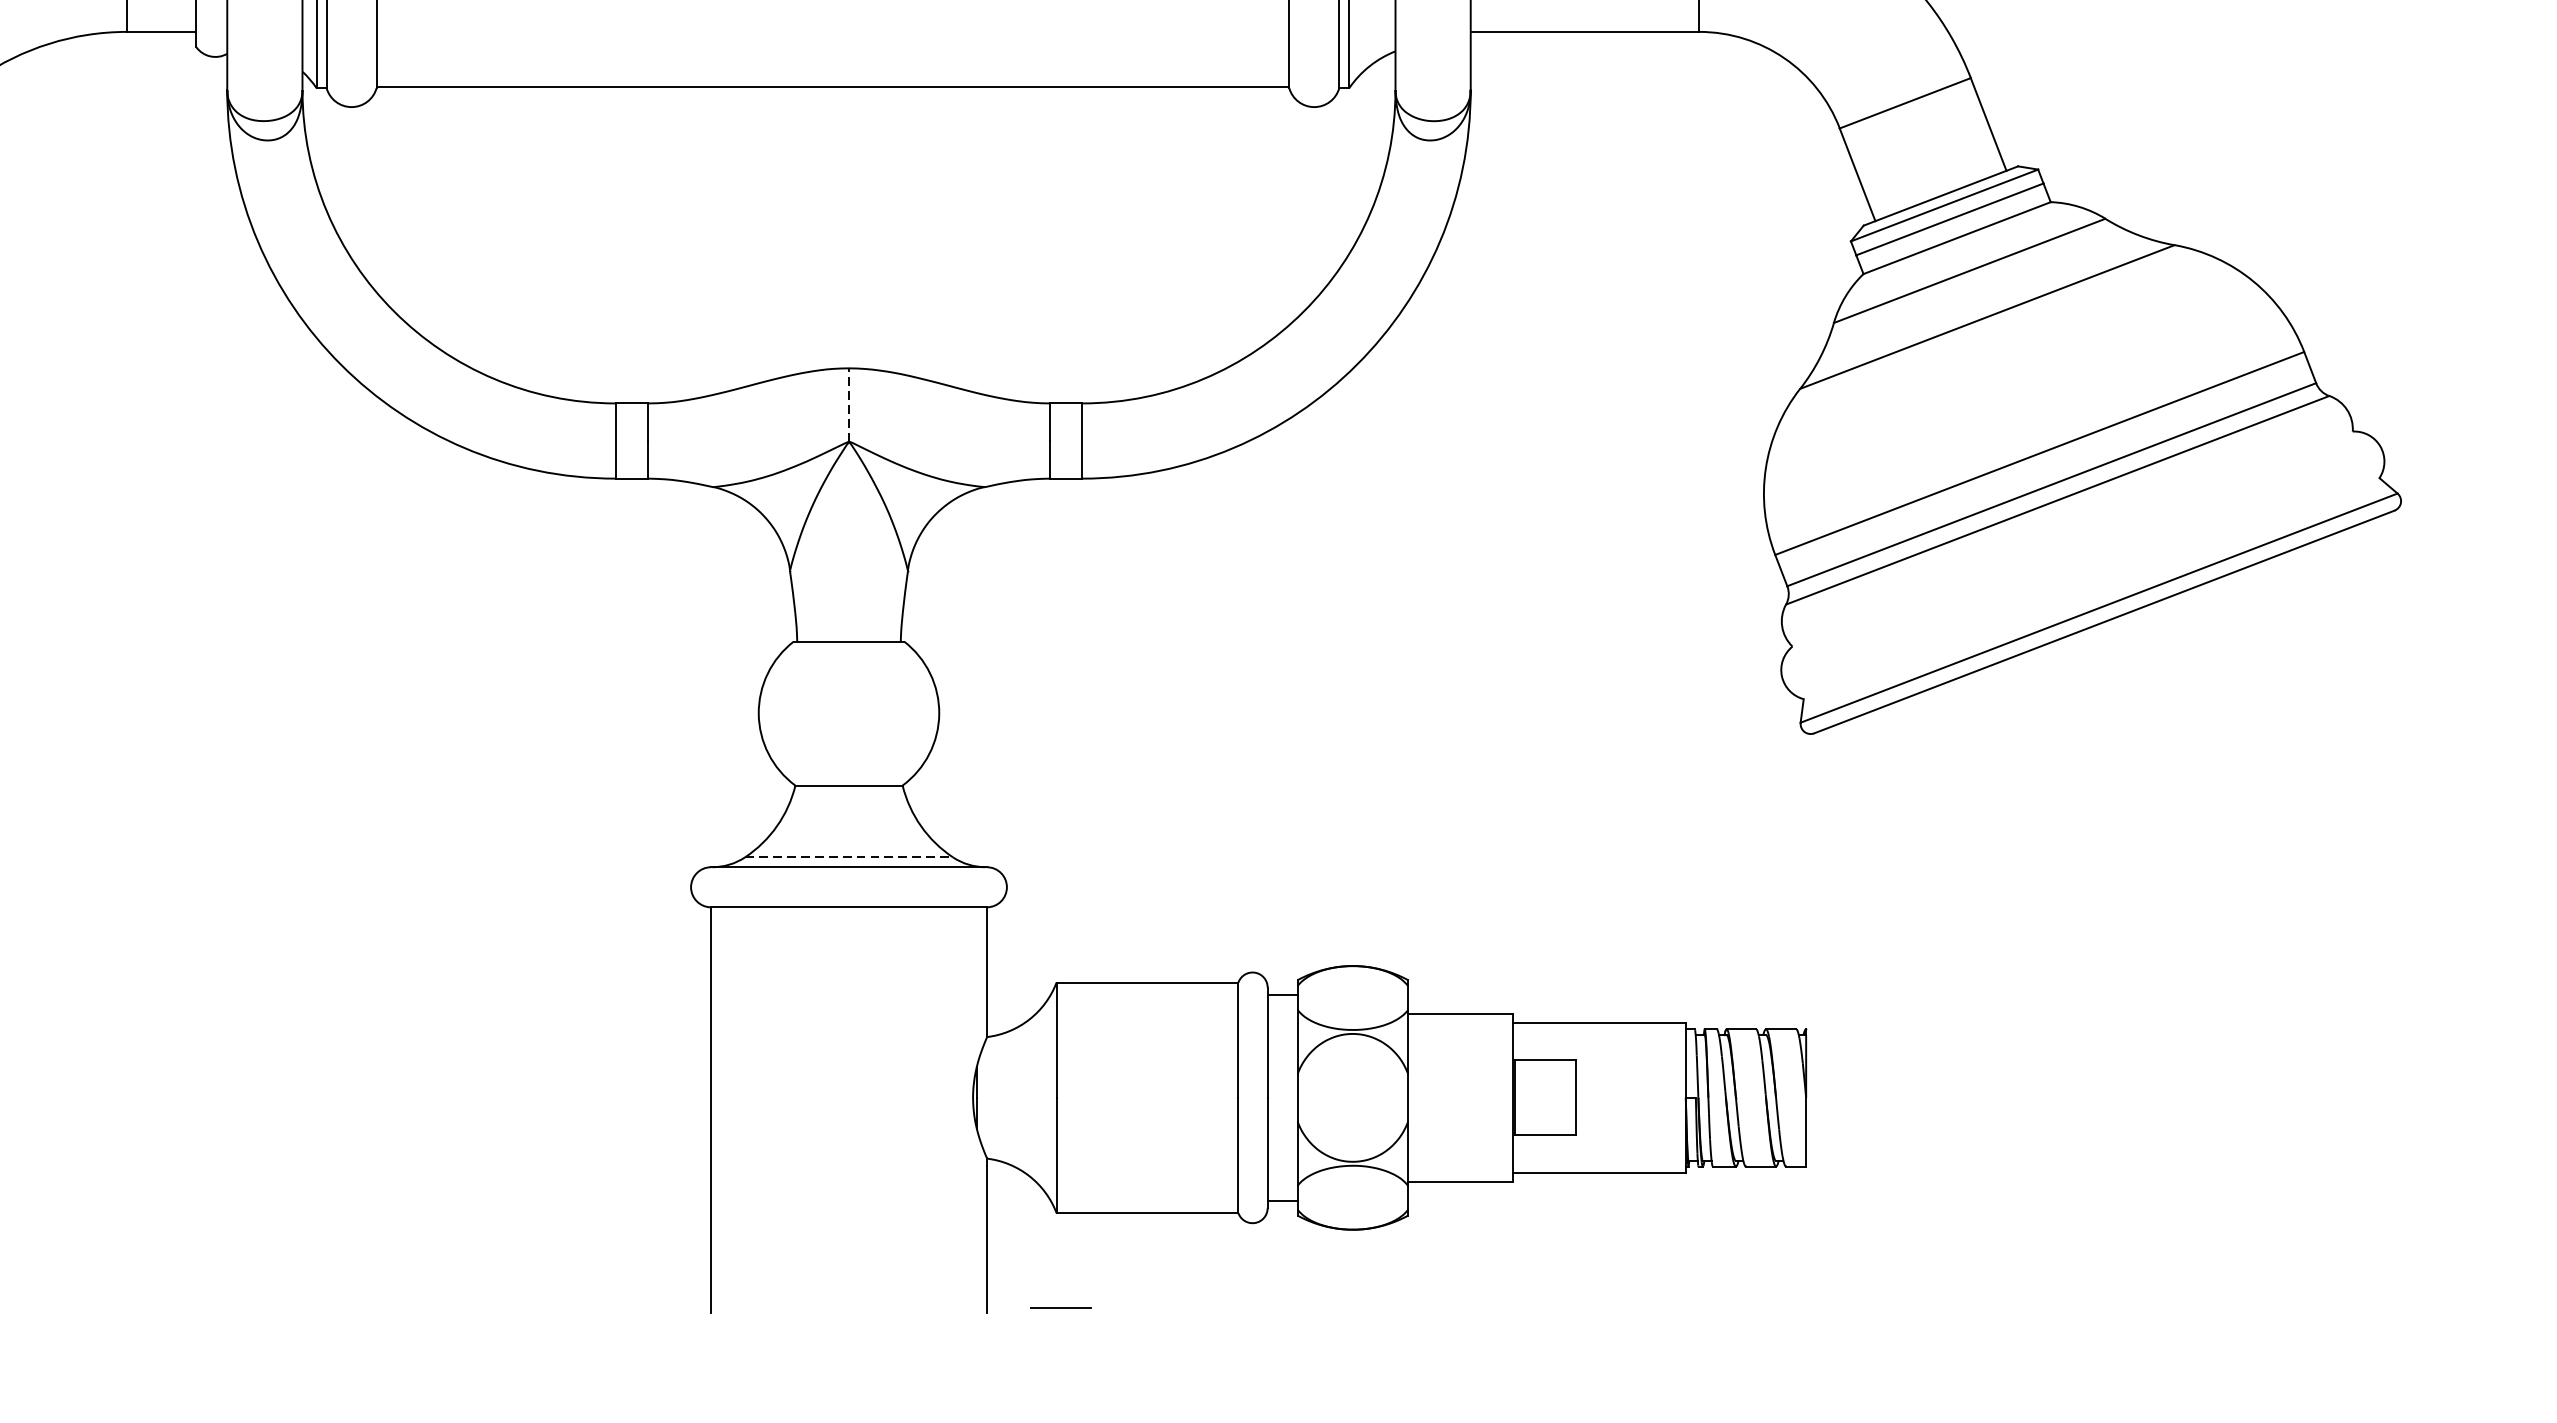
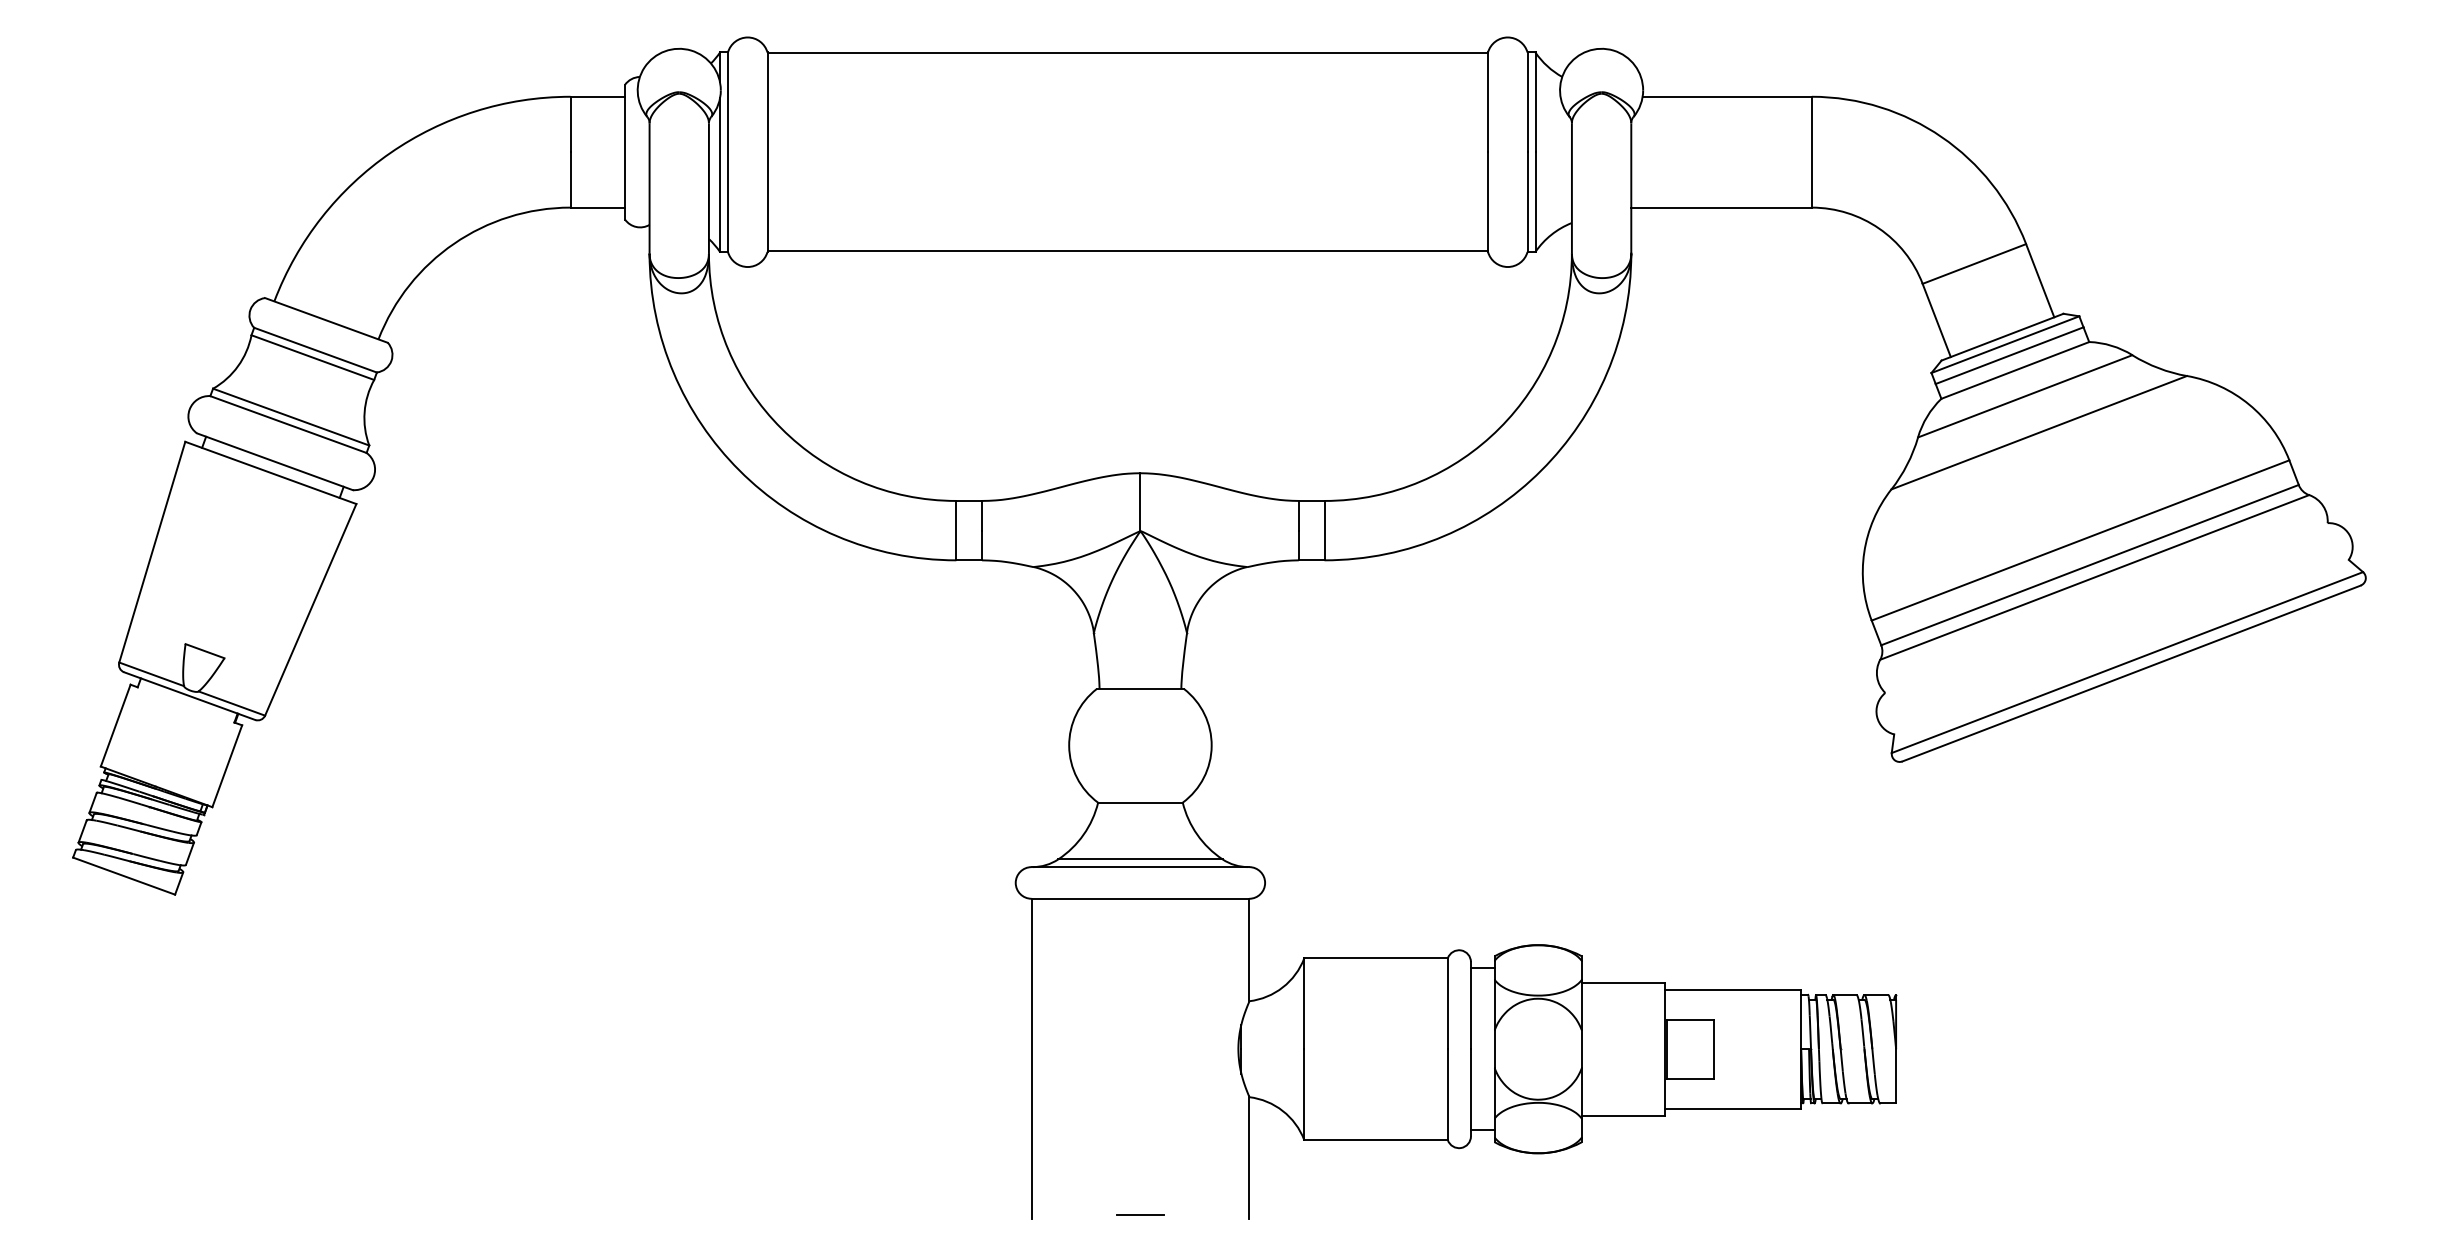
line: (849, 404) -> (1140, 501), dashed -> solid
line: (849, 857) -> (1140, 859), dashed -> solid
line: (1060, 1307) -> (1140, 1214), moved

